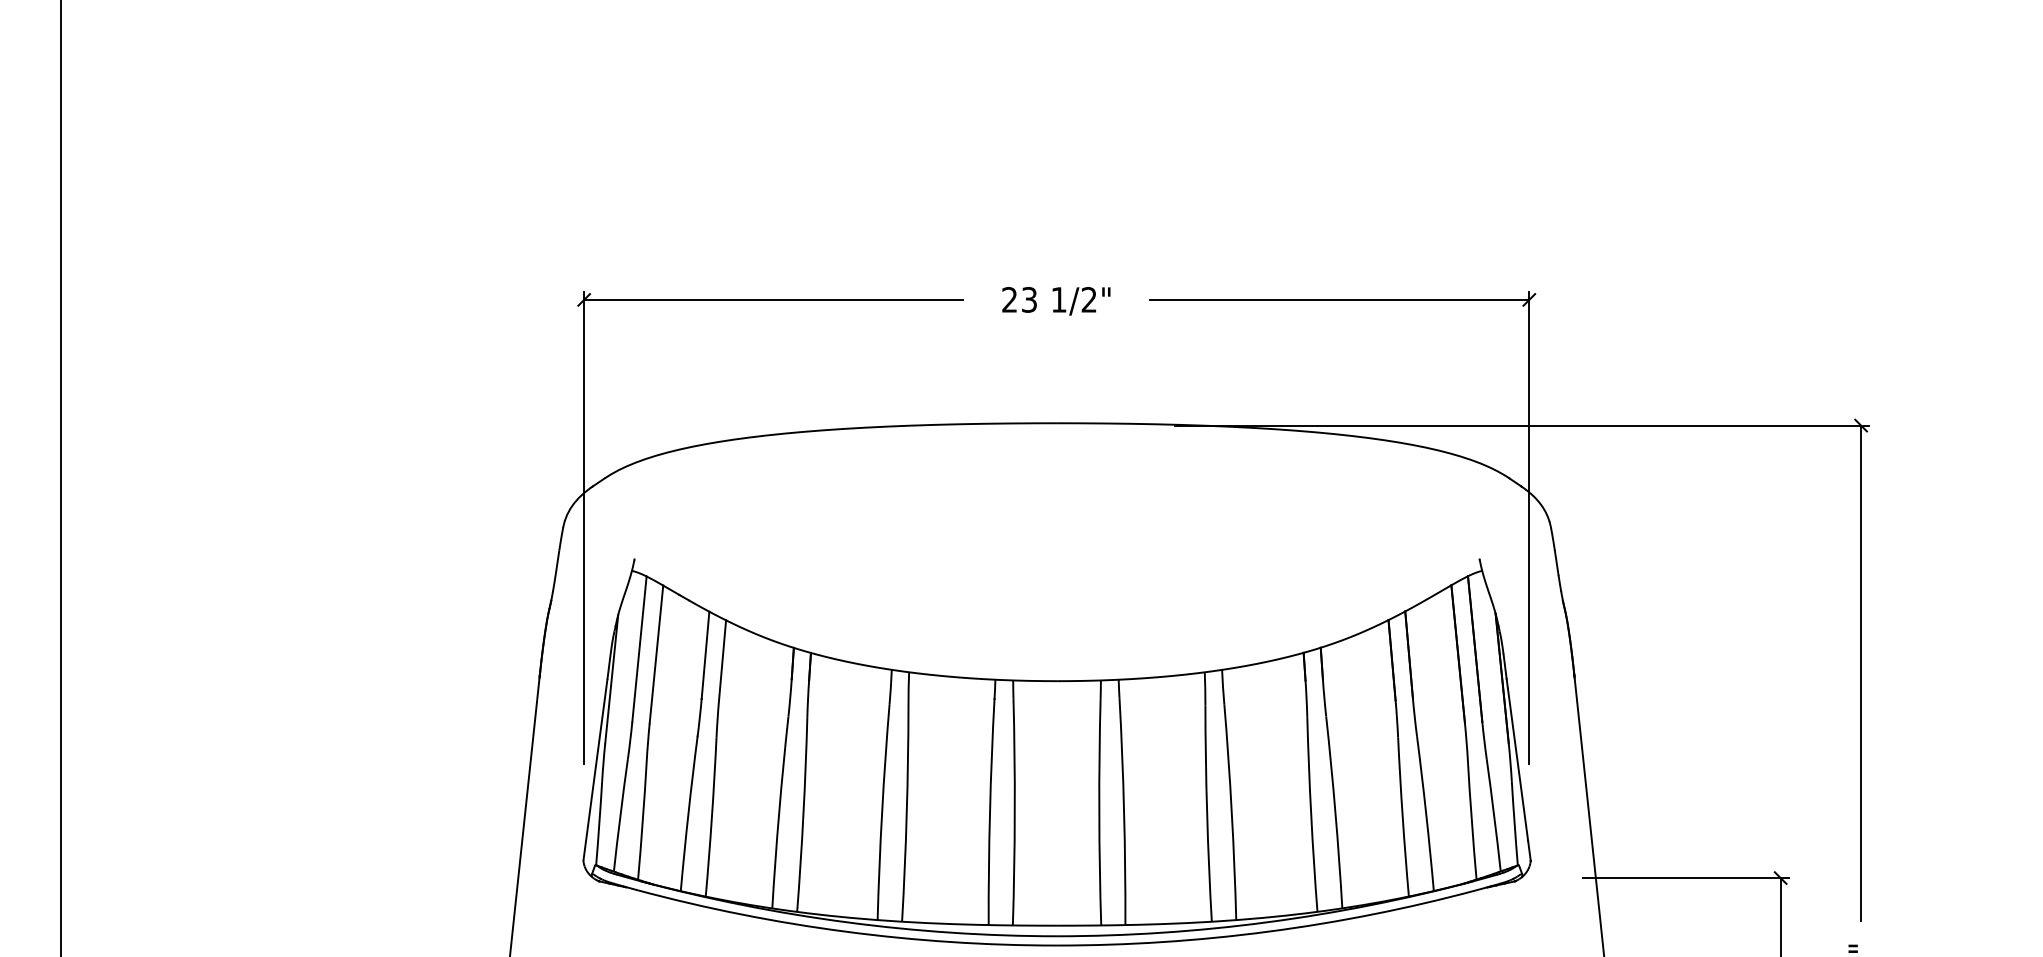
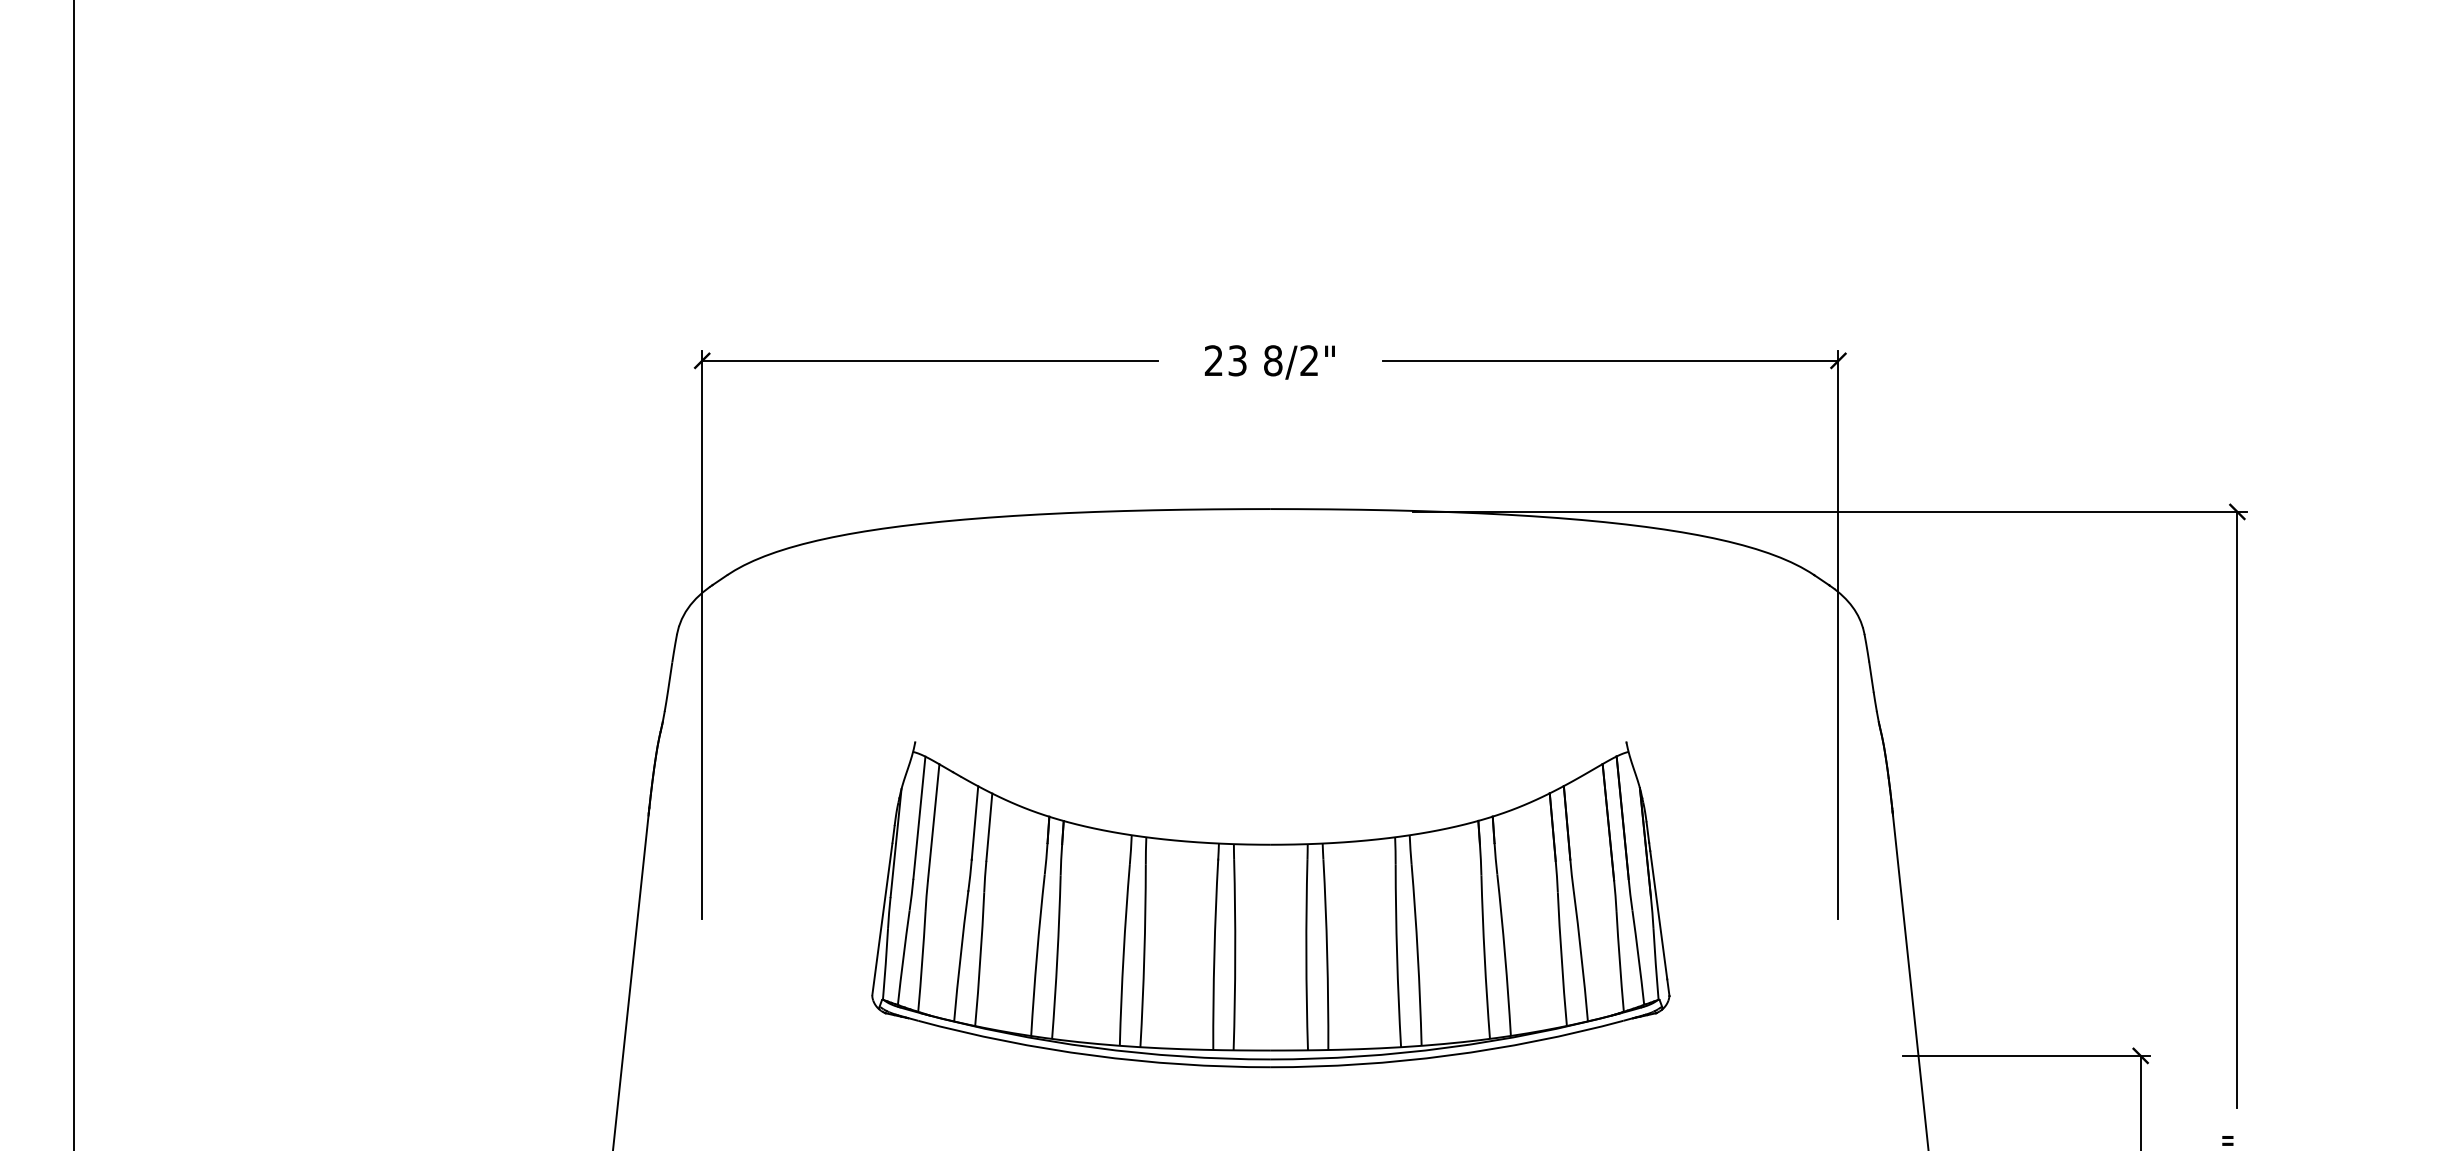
text: (1059, 299) -> (1273, 360), 1/2" -> 8/2"
part: (1056, 752) -> (1270, 904), size x0.7

